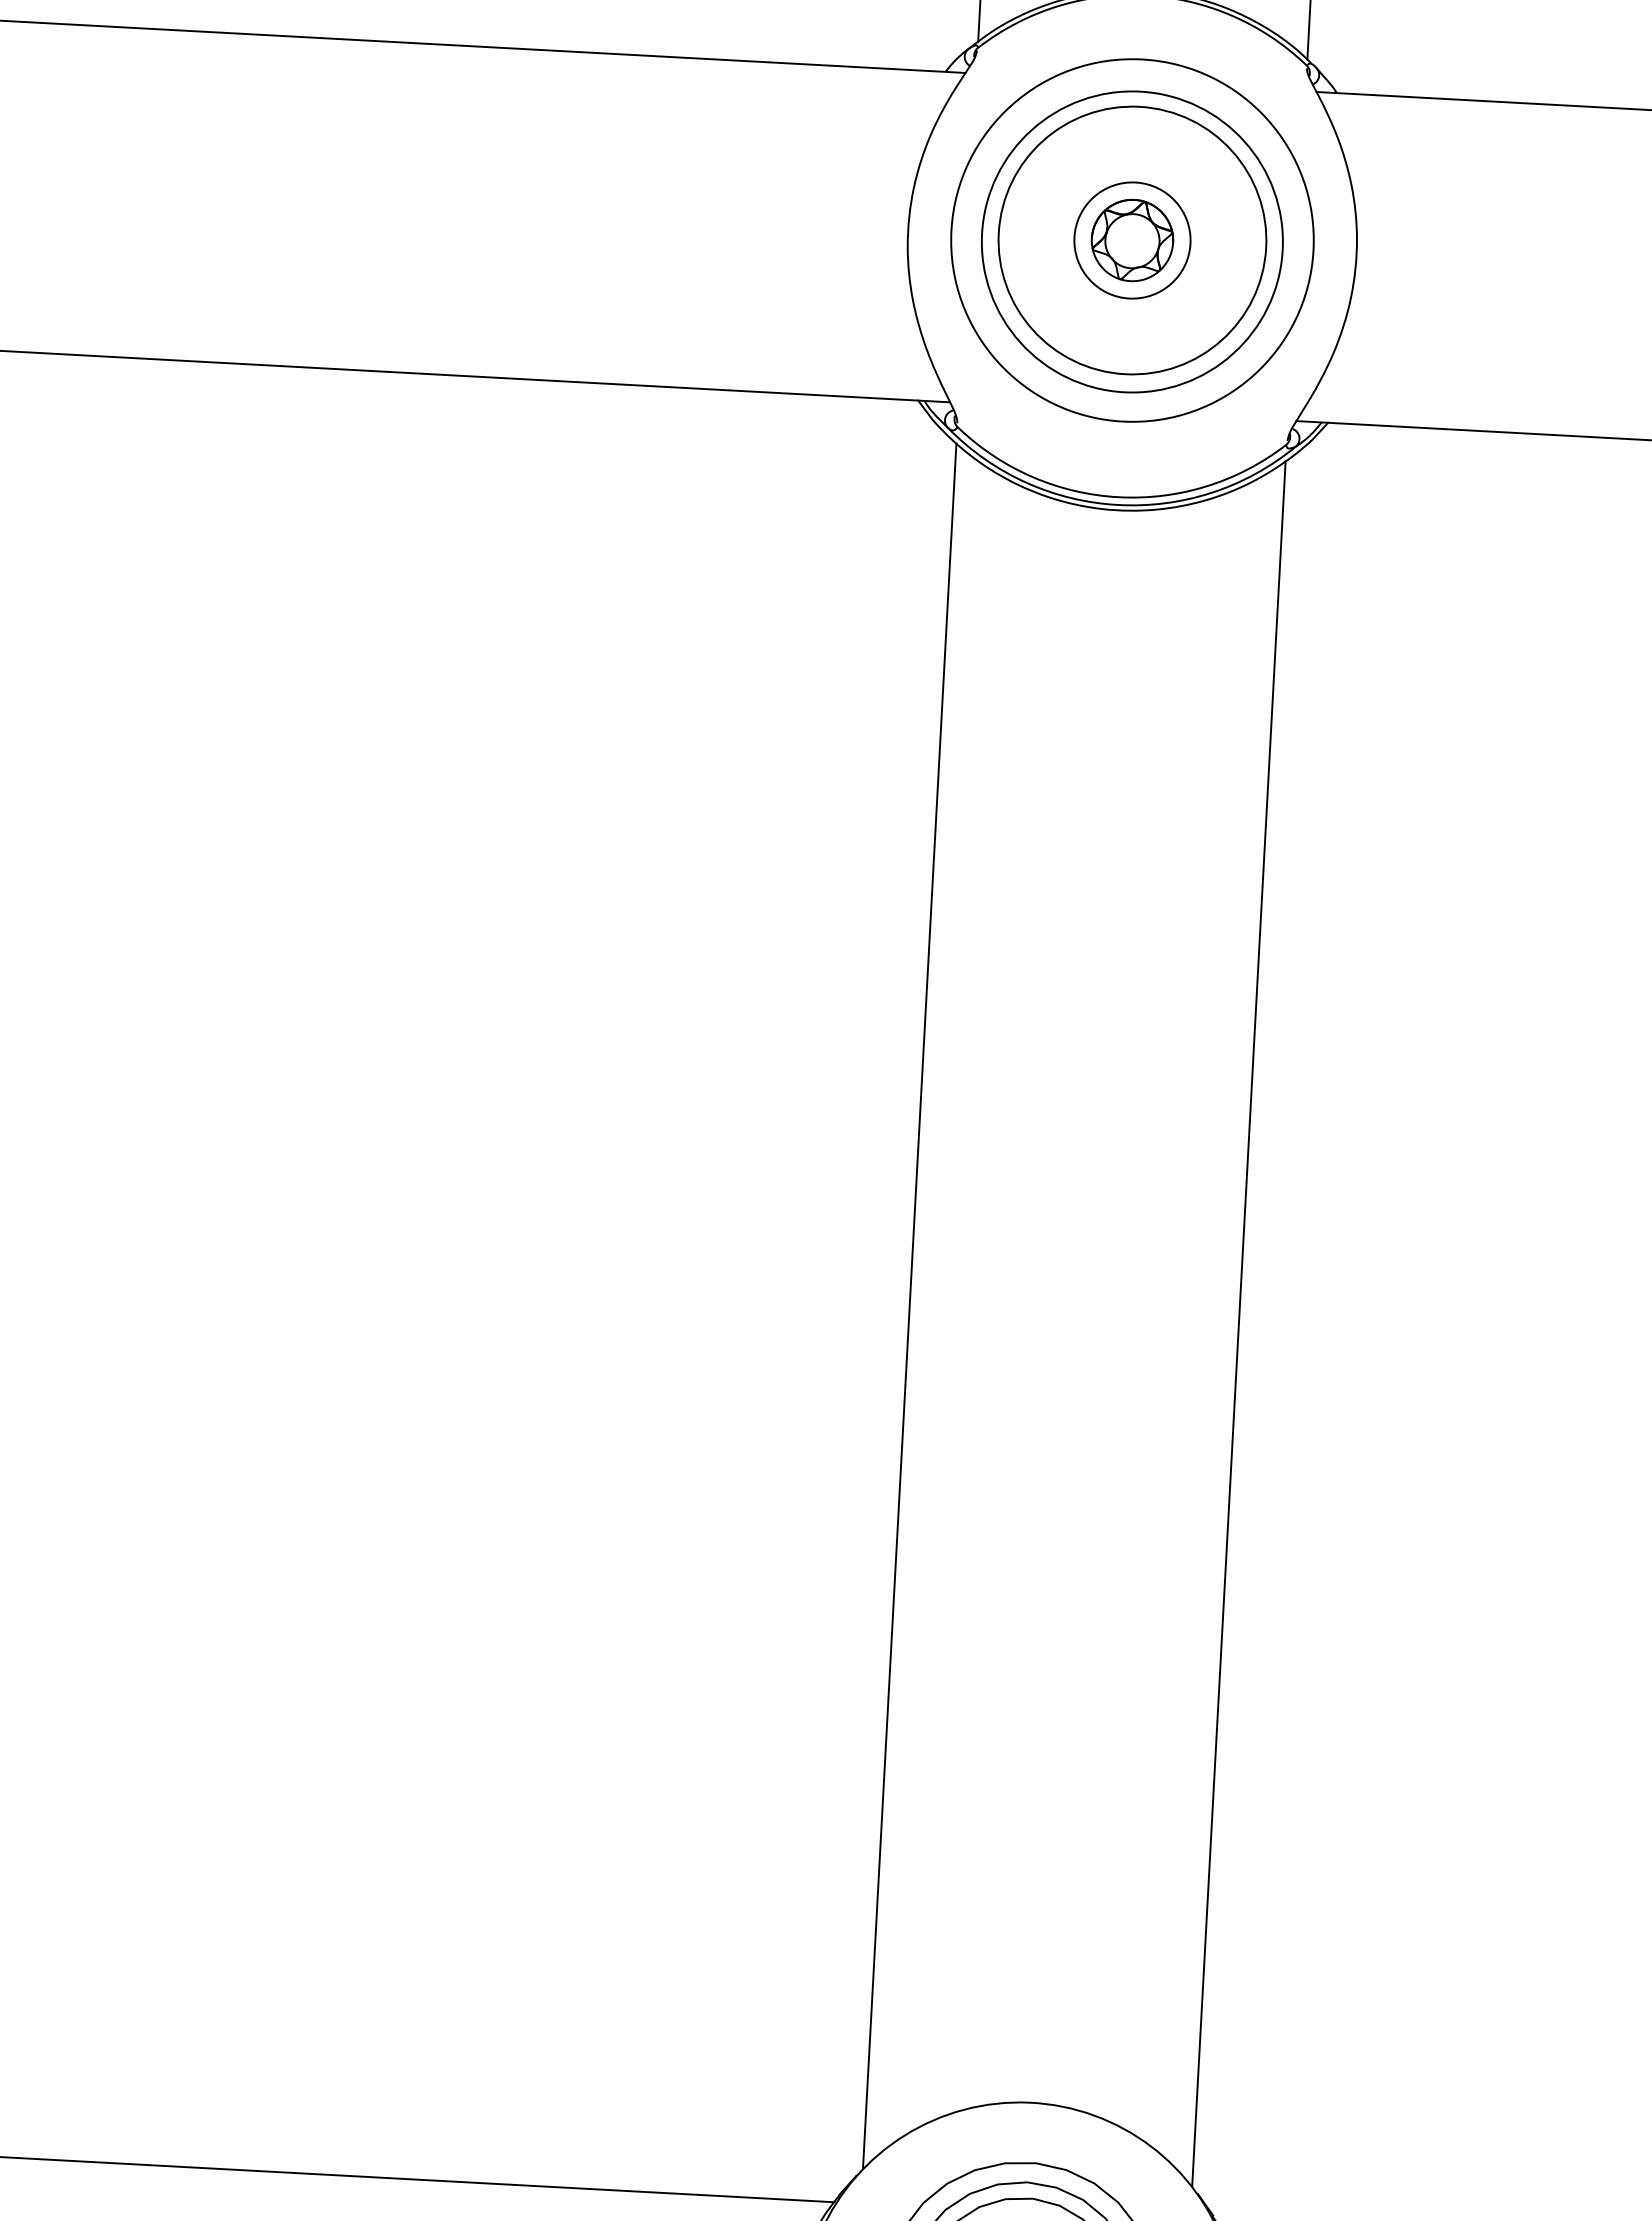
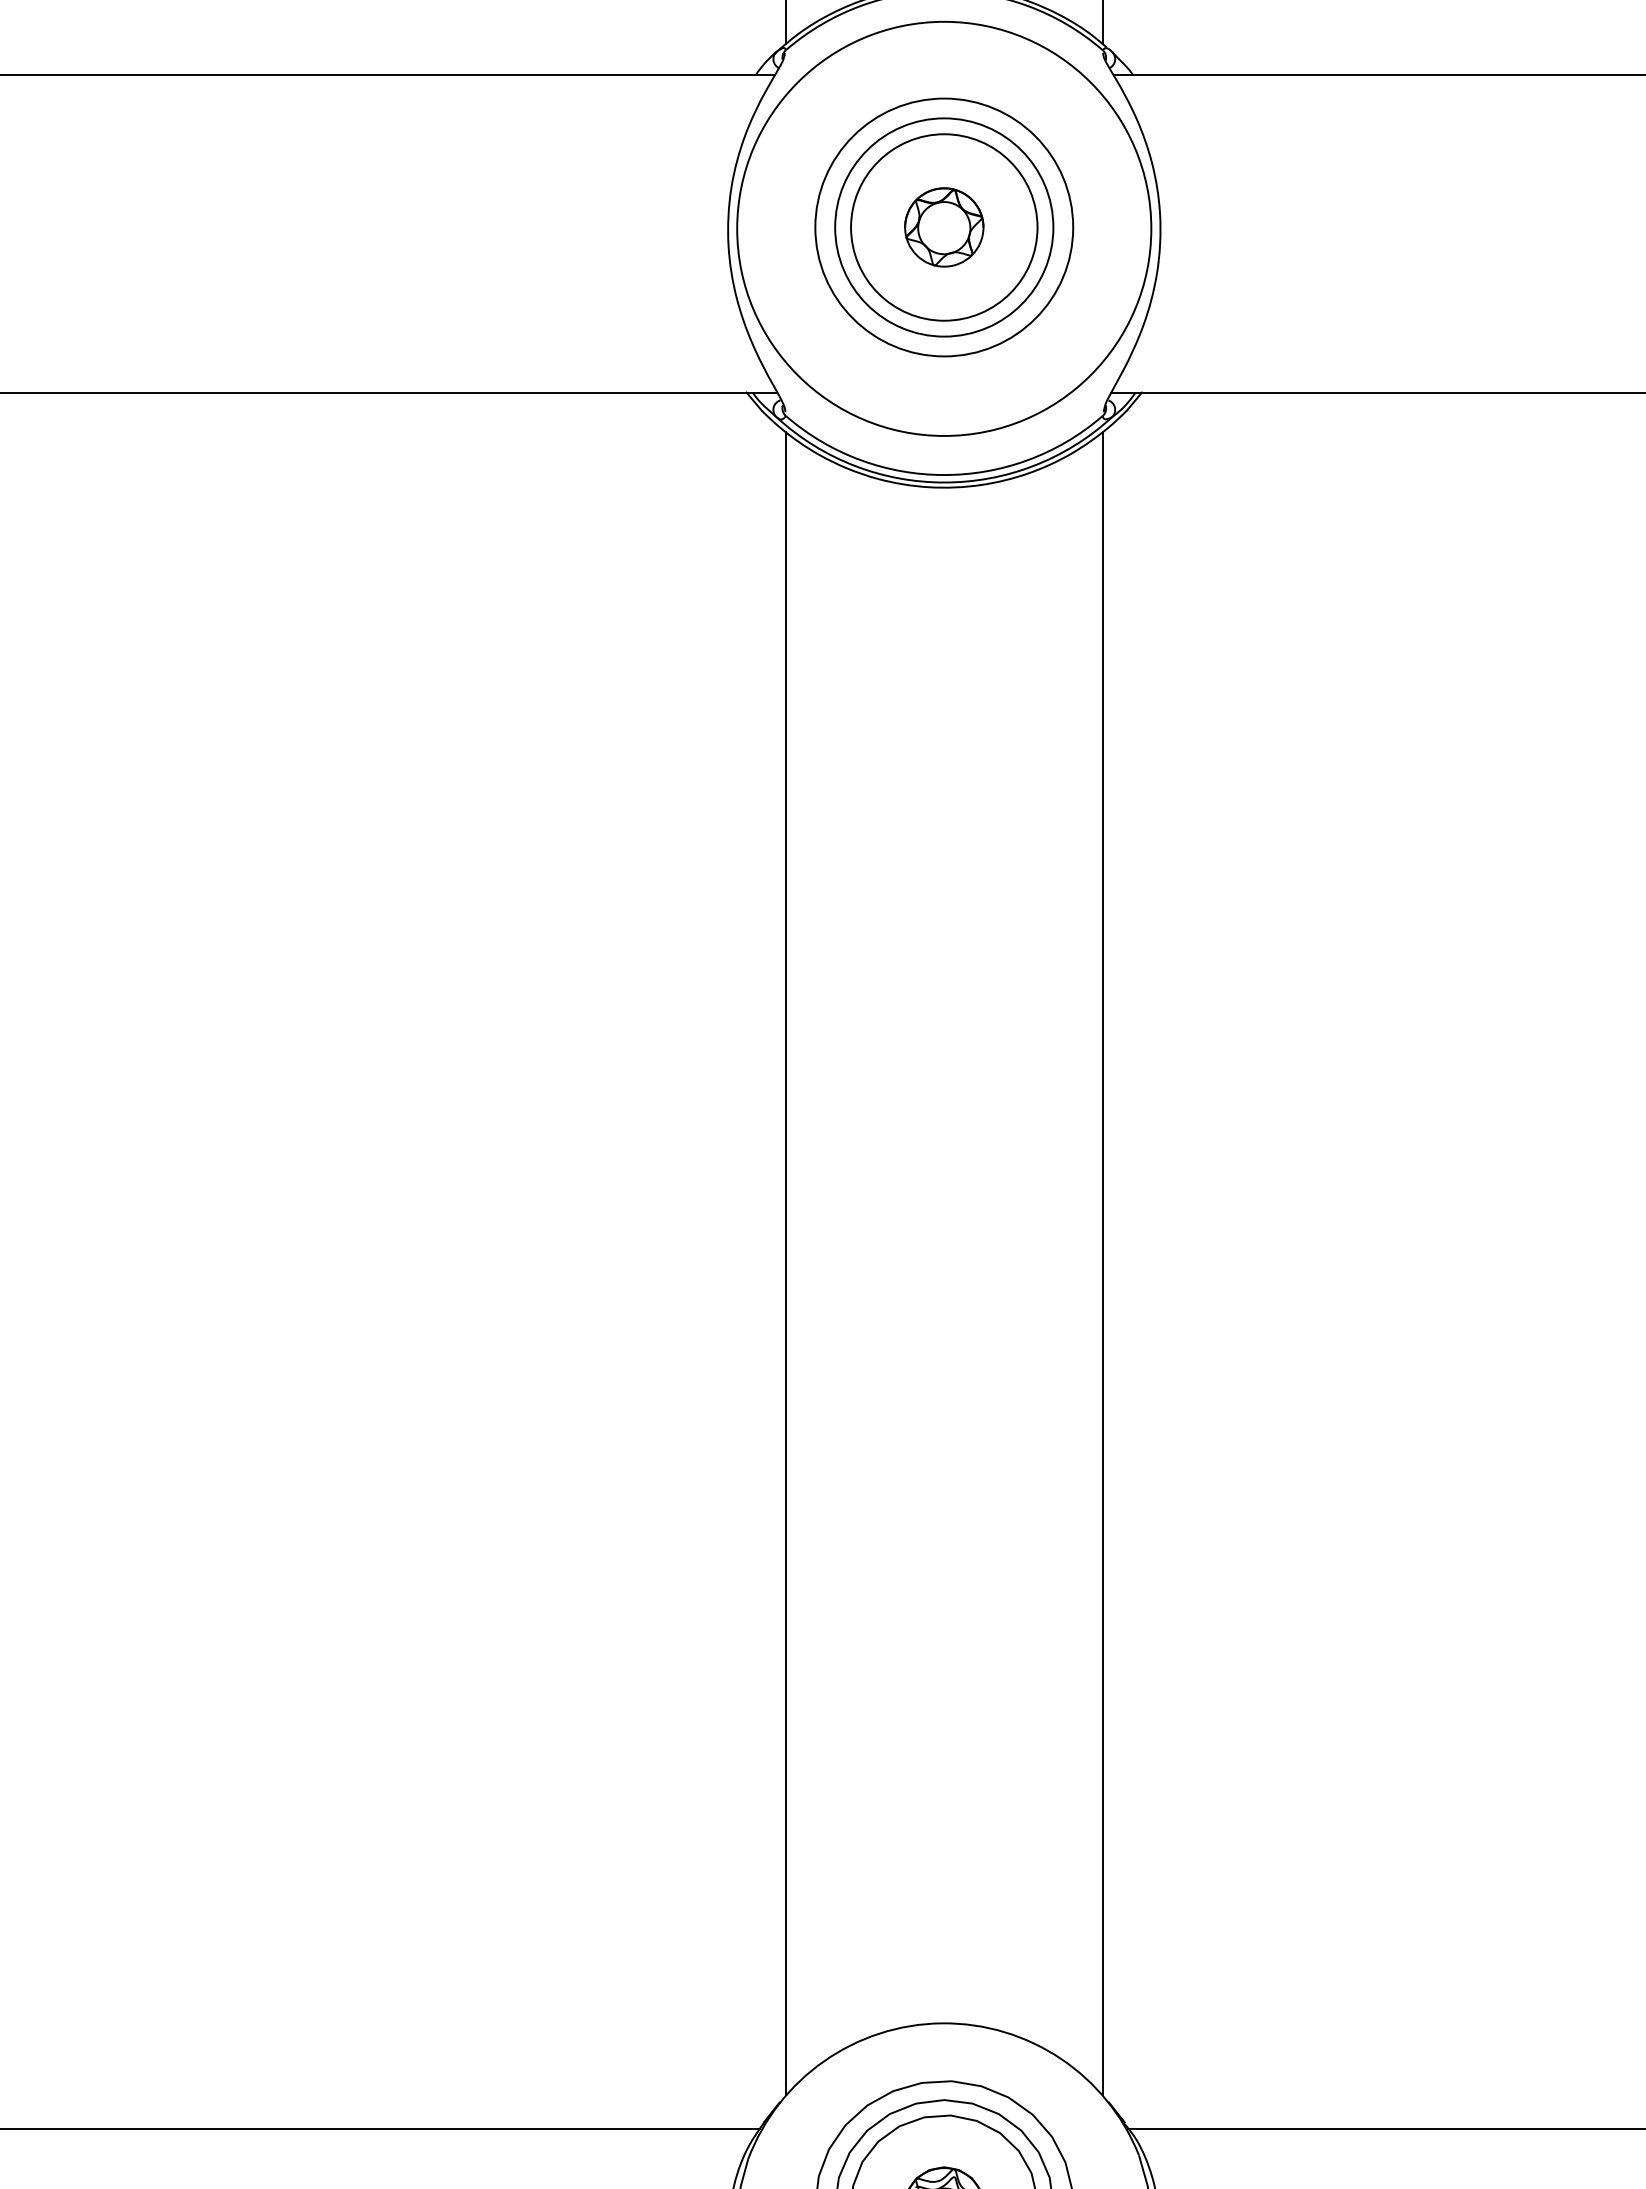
circle: (1132, 240) -> (944, 227), size x0.62
circle: (1132, 240) -> (944, 227), size x1.67
circle: (1132, 241) -> (944, 228), size x1.43

